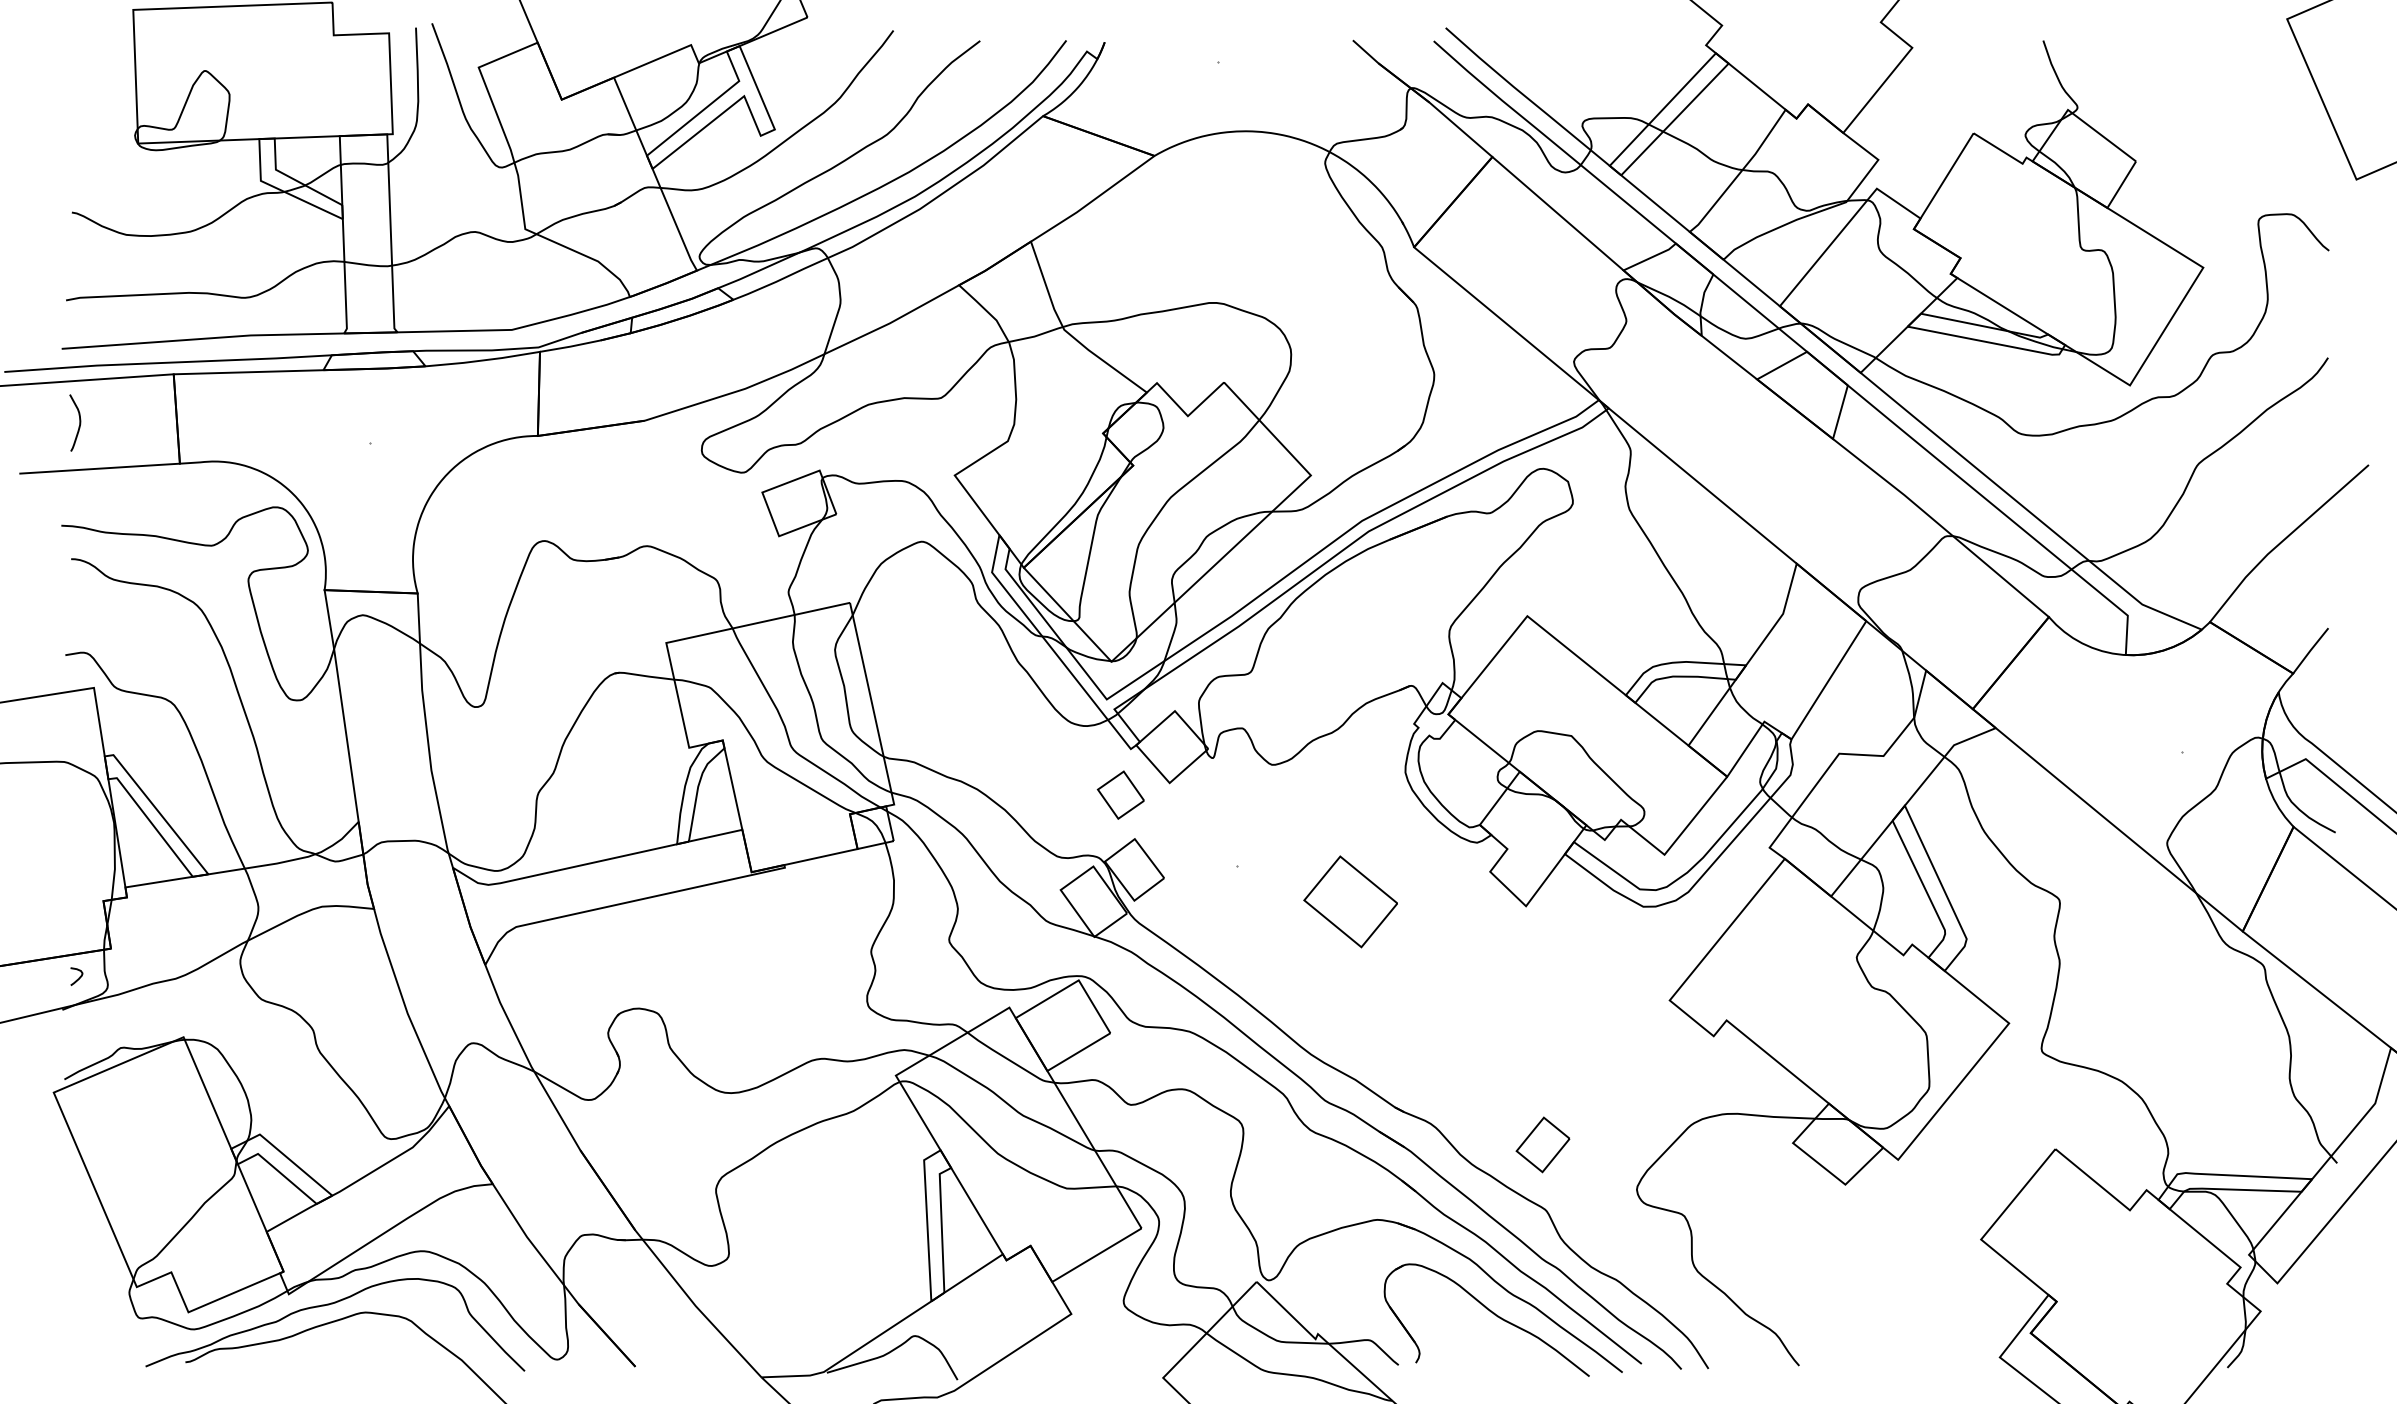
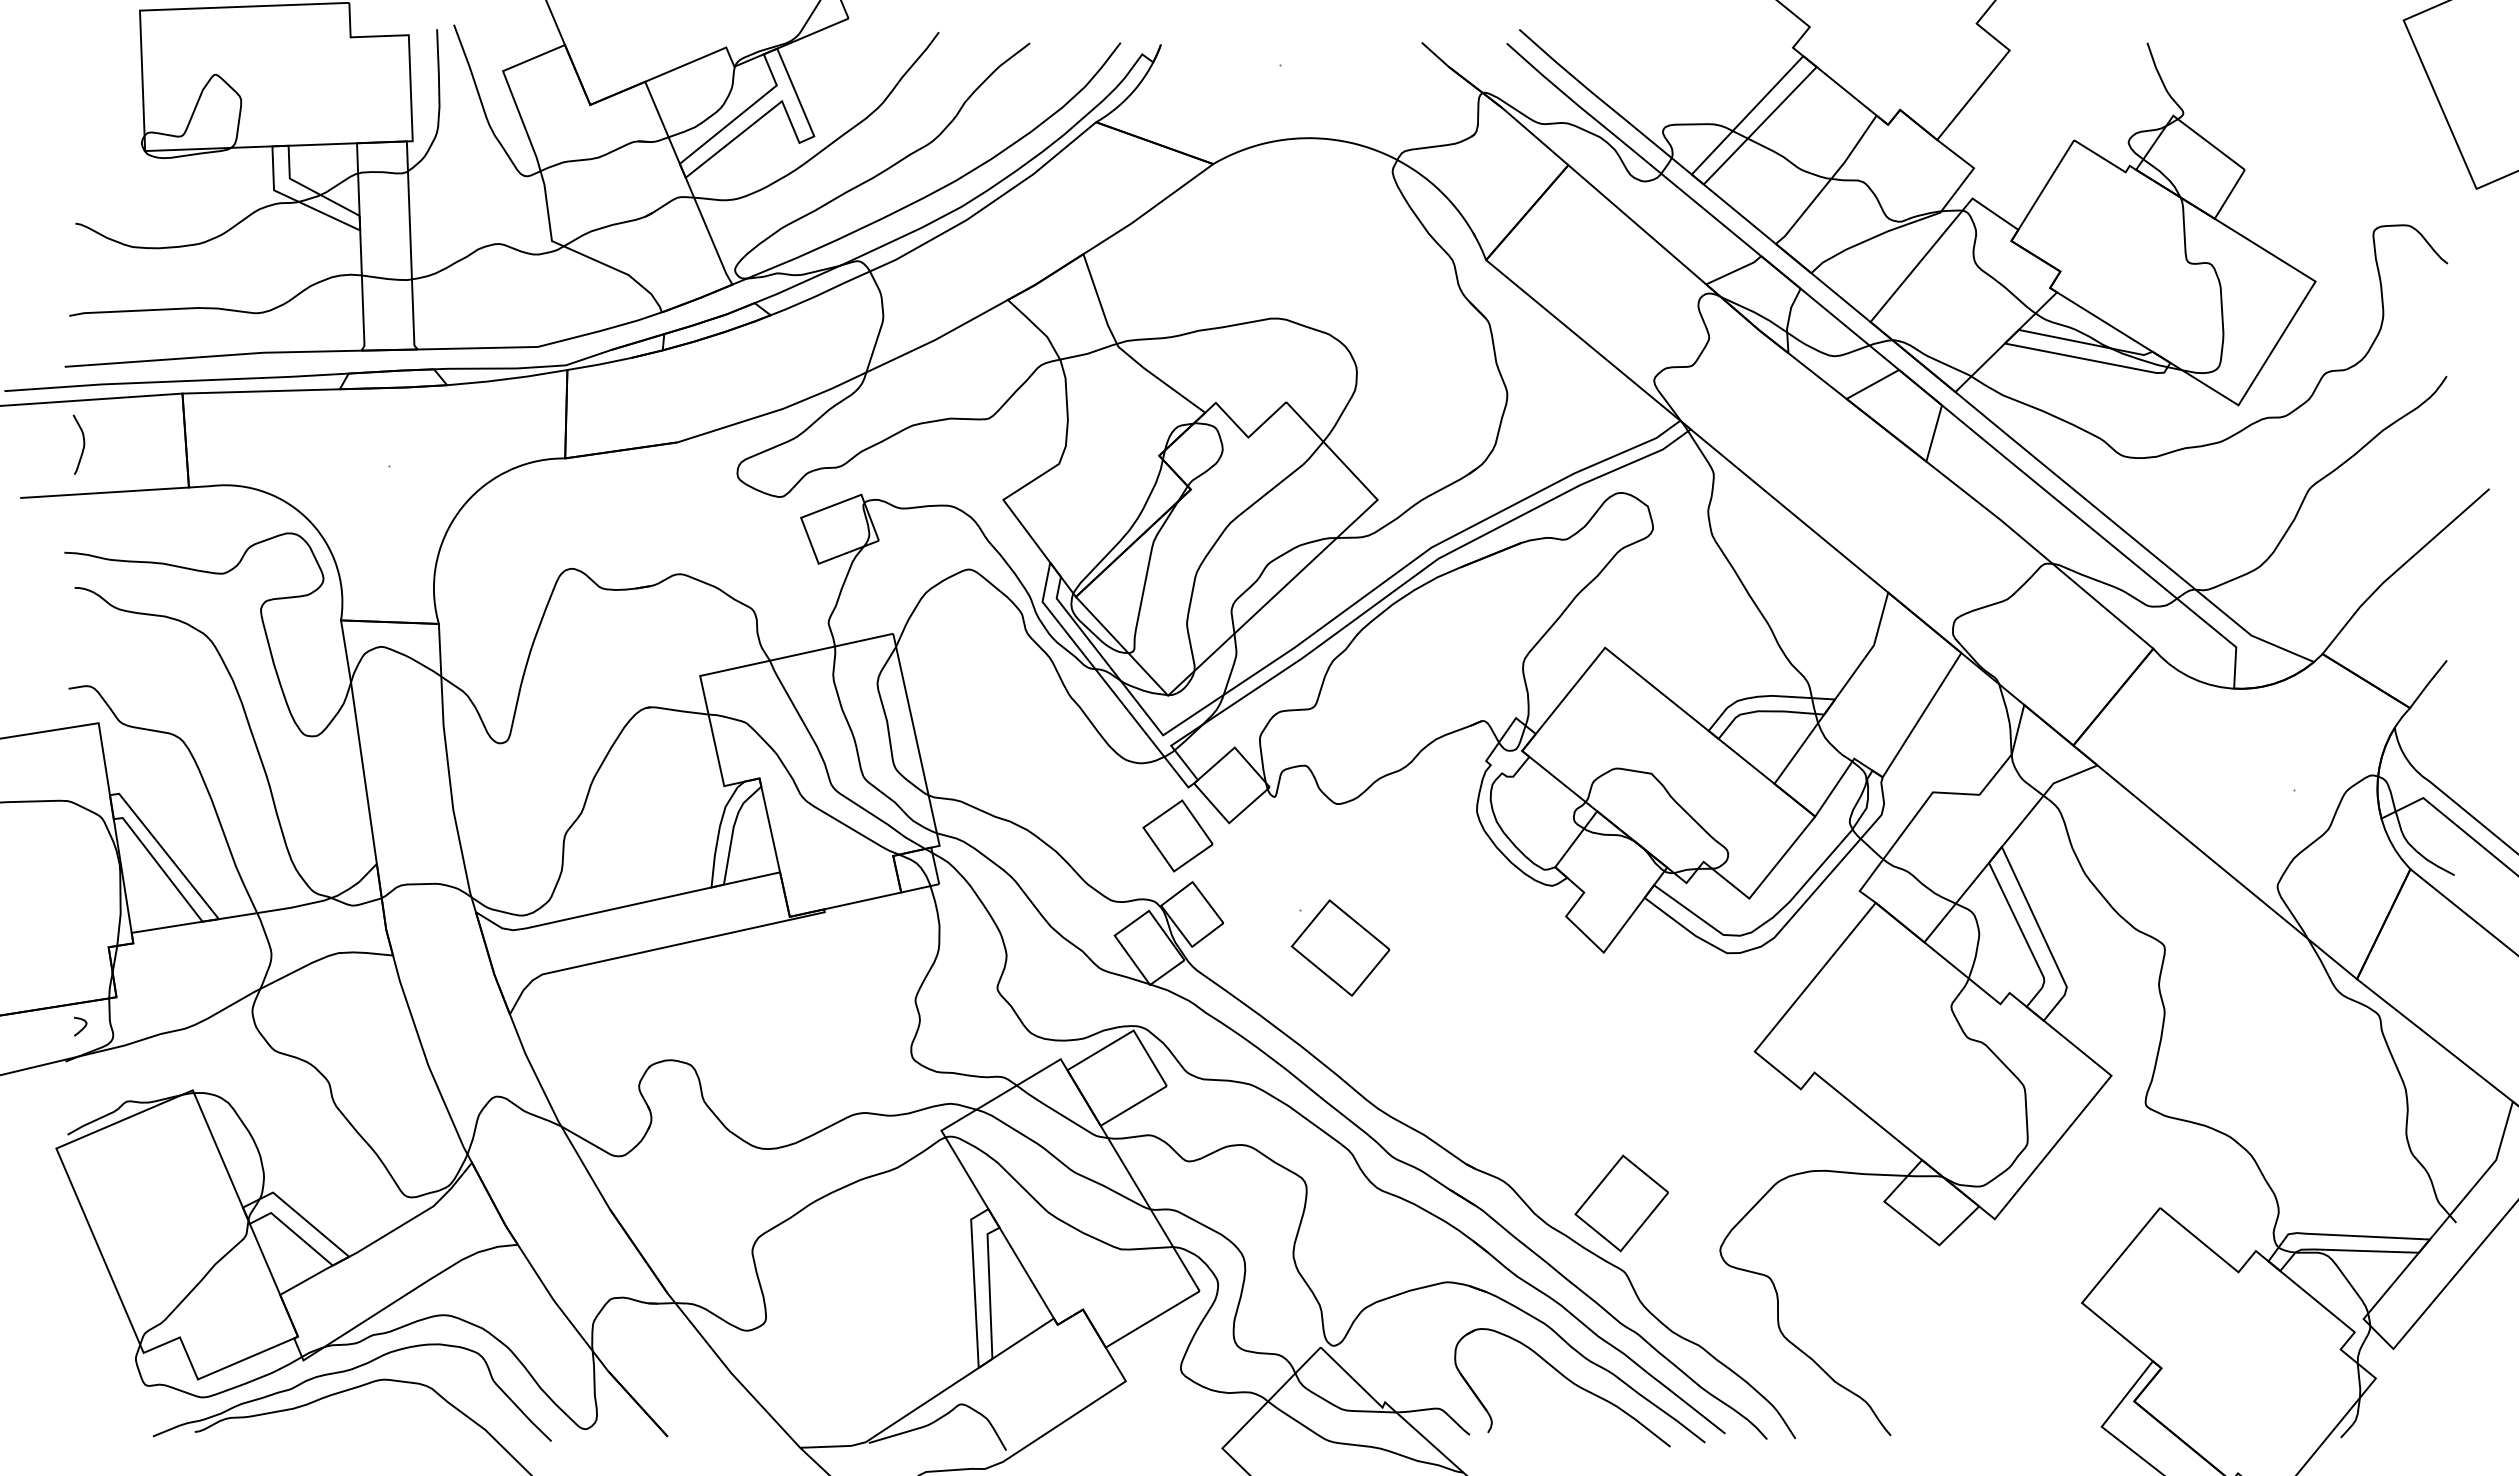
part: (1120, 794) -> (1177, 835), size x1.43
part: (1350, 901) -> (1340, 947), moved
part: (1542, 1144) -> (1621, 1203), size x1.67

